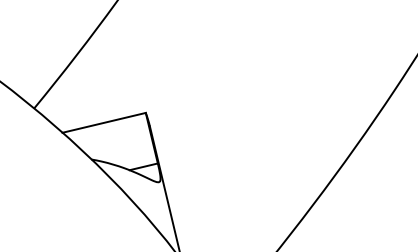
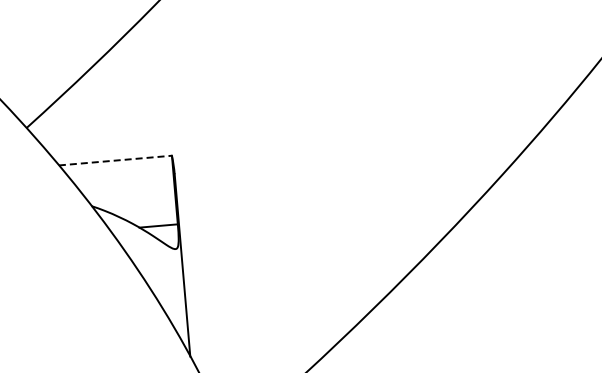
line: (104, 122) -> (115, 160), solid -> dashed

